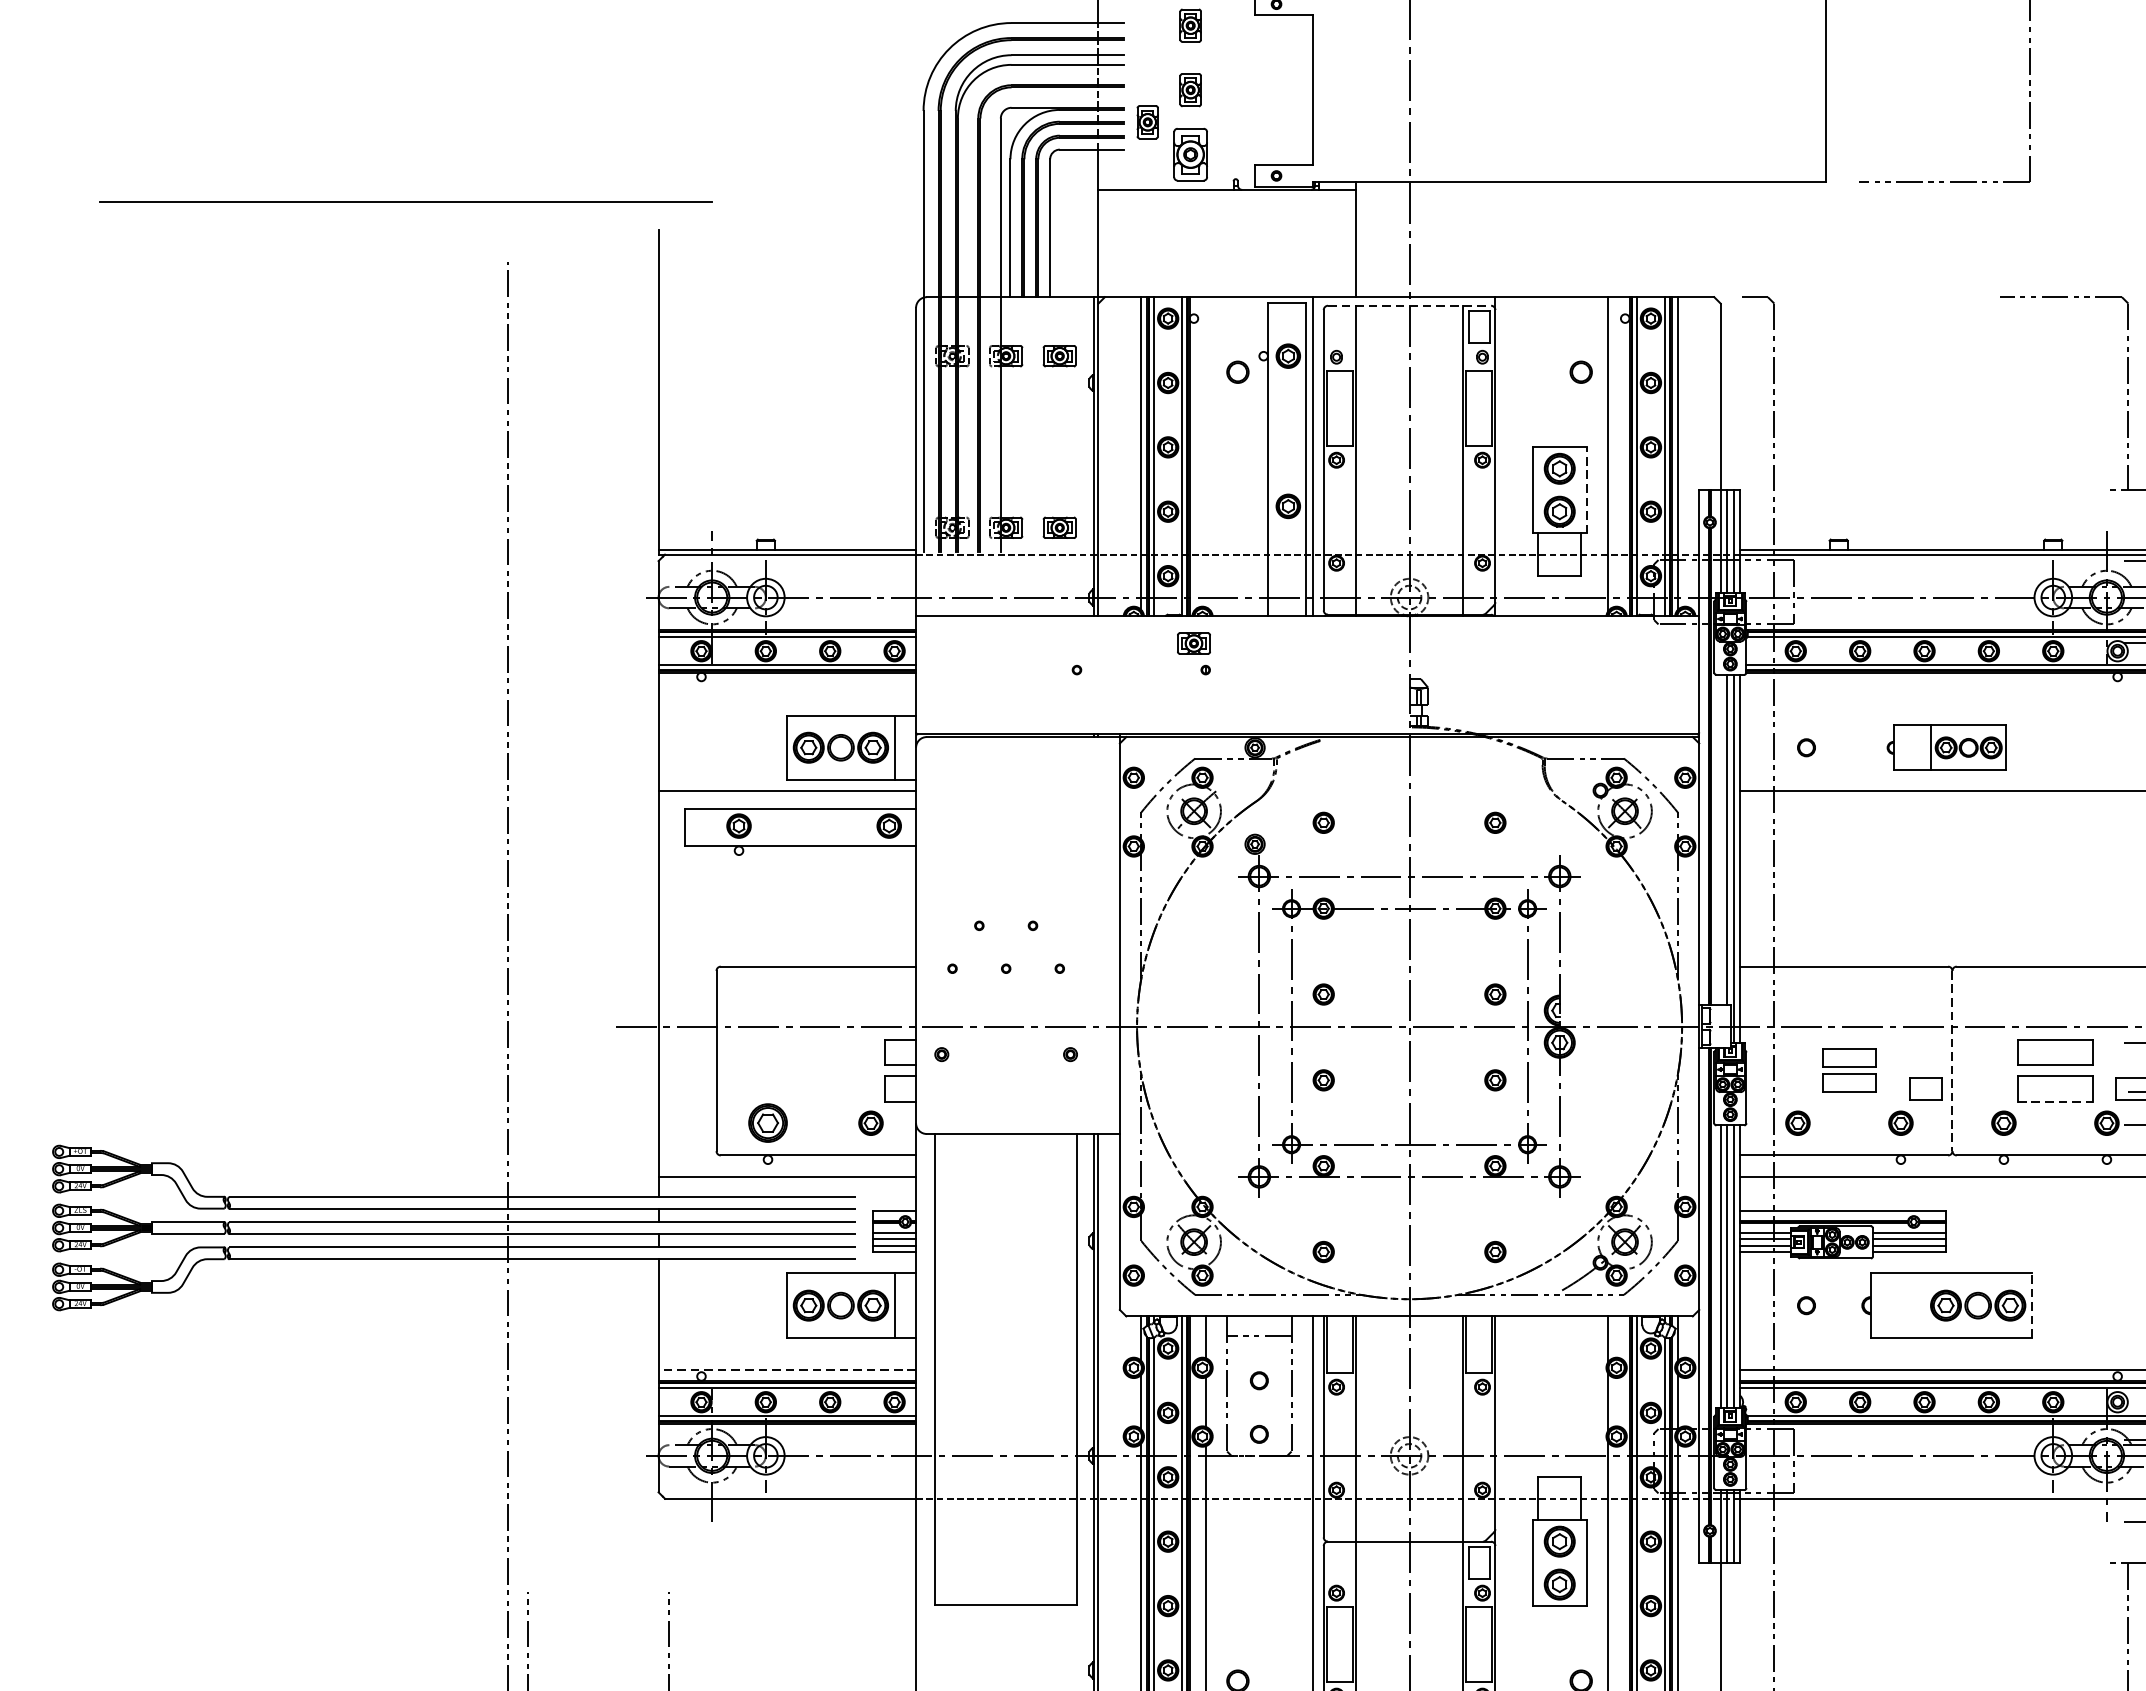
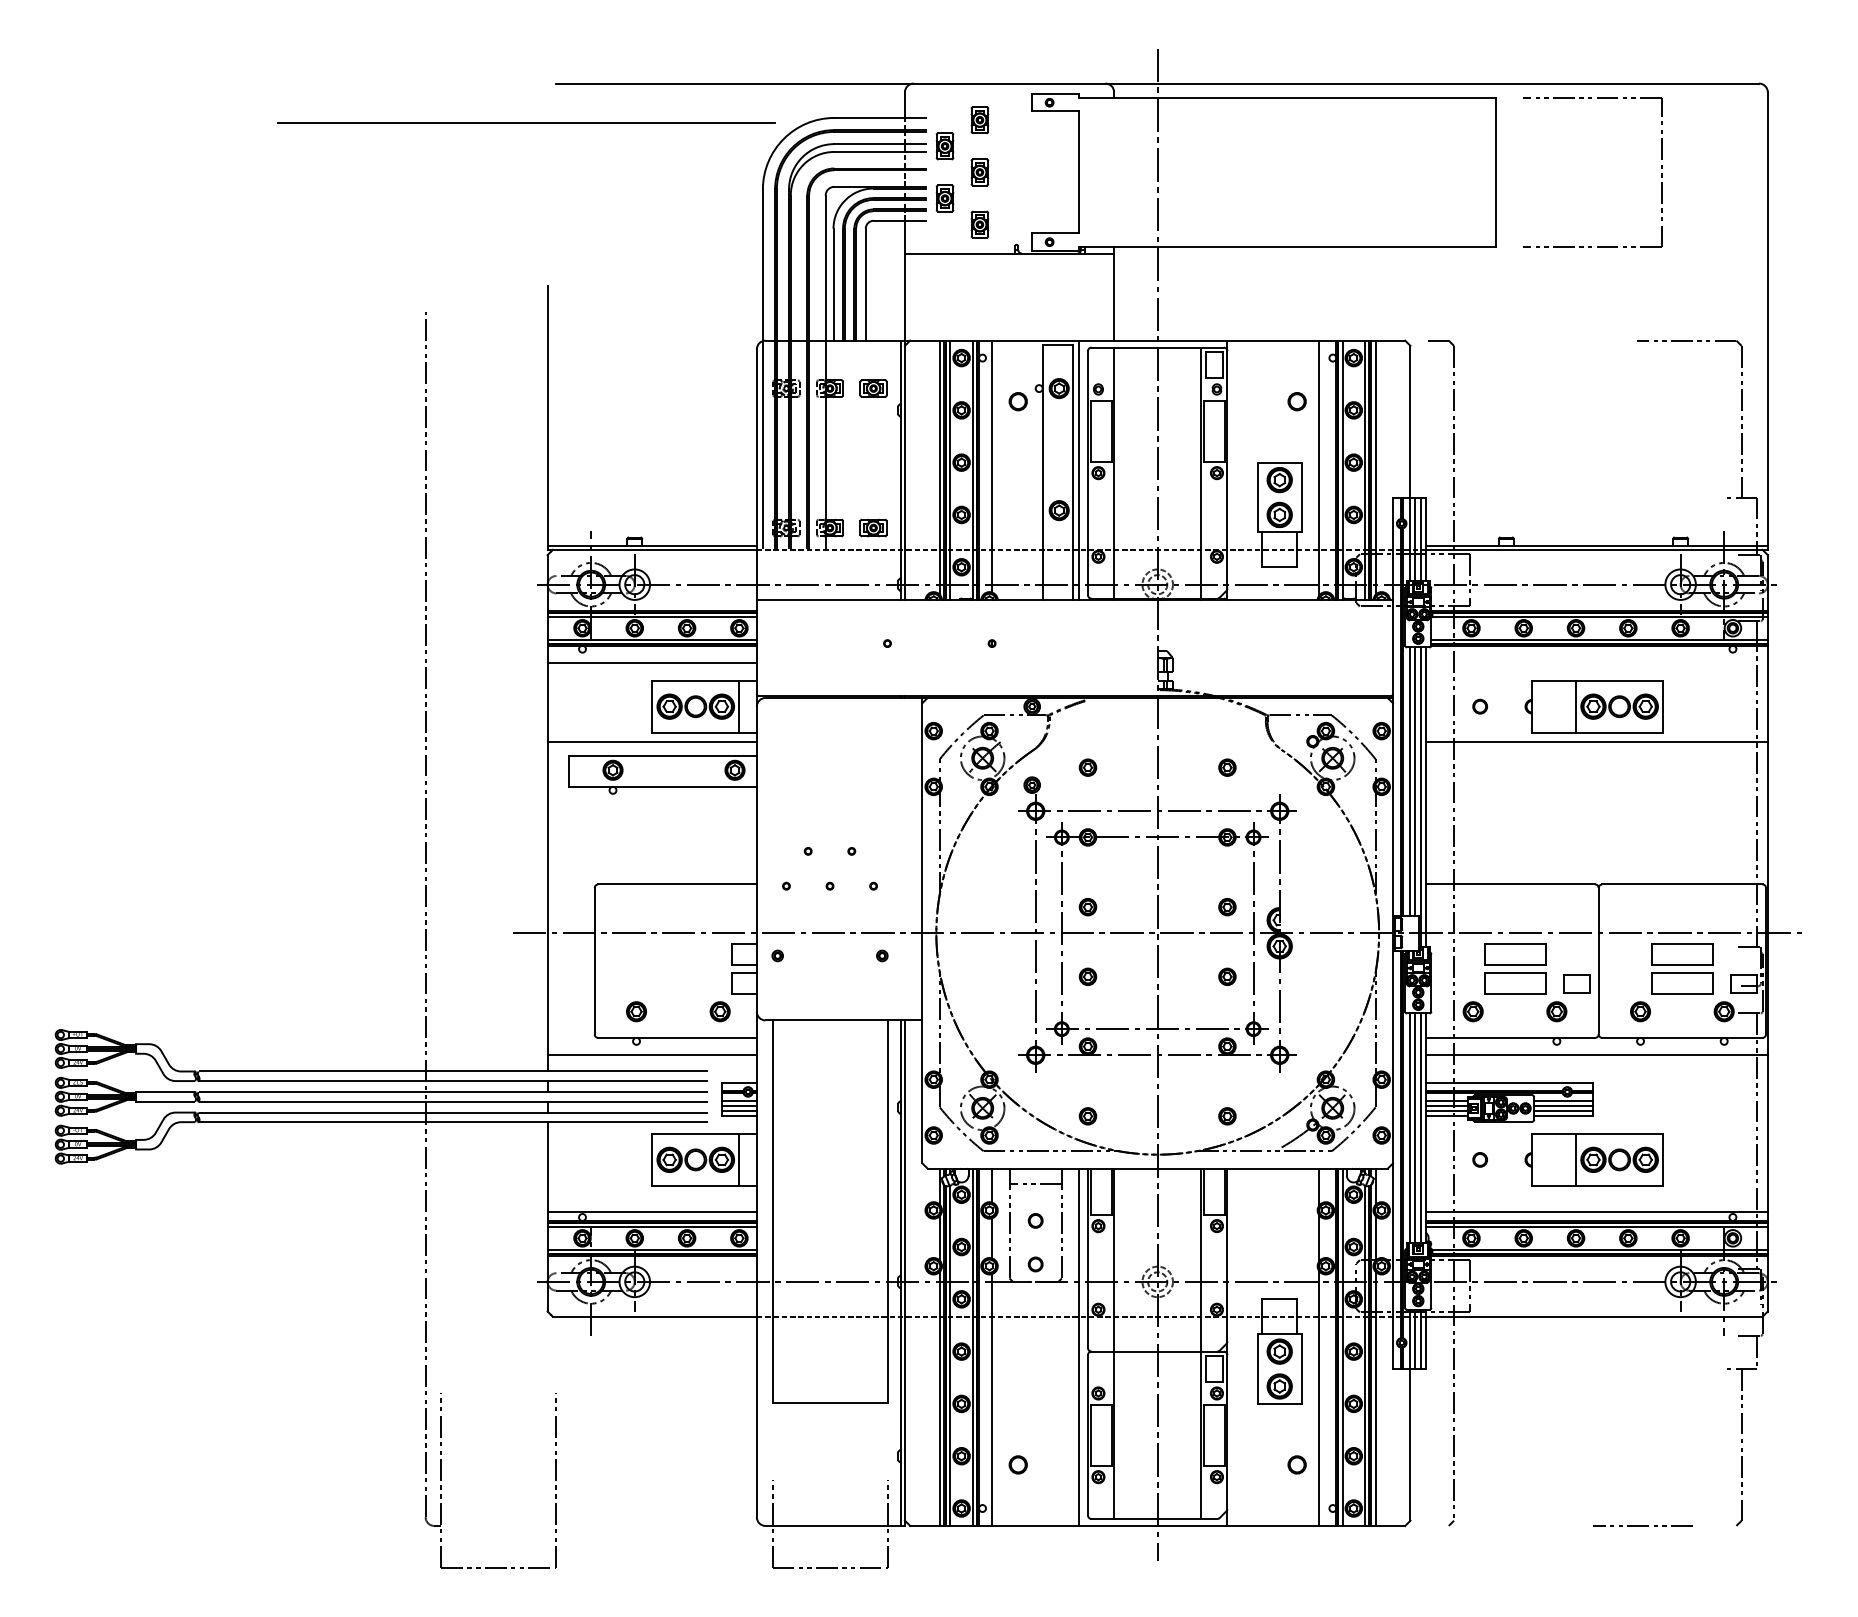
part: (1147, 58) -> (944, 146), added
part: (1190, 154) -> (979, 224), size x0.62
line: (406, 200) -> (526, 122), moved
line: (1410, 305) -> (1158, 347), dashed -> solid
line: (1206, 452) -> (992, 466), added
line: (1586, 490) -> (1301, 497), dashed -> solid
part: (1193, 642) -> (982, 621), removed
line: (786, 694) -> (651, 663), added
part: (1946, 747) -> (1593, 706), size x1.43
line: (1720, 839) -> (1410, 781), added
line: (1952, 1061) -> (1598, 961), dashed -> solid
part: (1850, 1070) -> (1515, 968), size x1.43
line: (2055, 1102) -> (1682, 994), dashed -> solid
part: (767, 1122) -> (636, 1011), size x0.62
line: (1925, 1305) -> (1576, 1159), added
line: (2032, 1305) -> (1663, 1159), dashed -> solid
line: (787, 1370) -> (652, 1212), dashed -> solid

